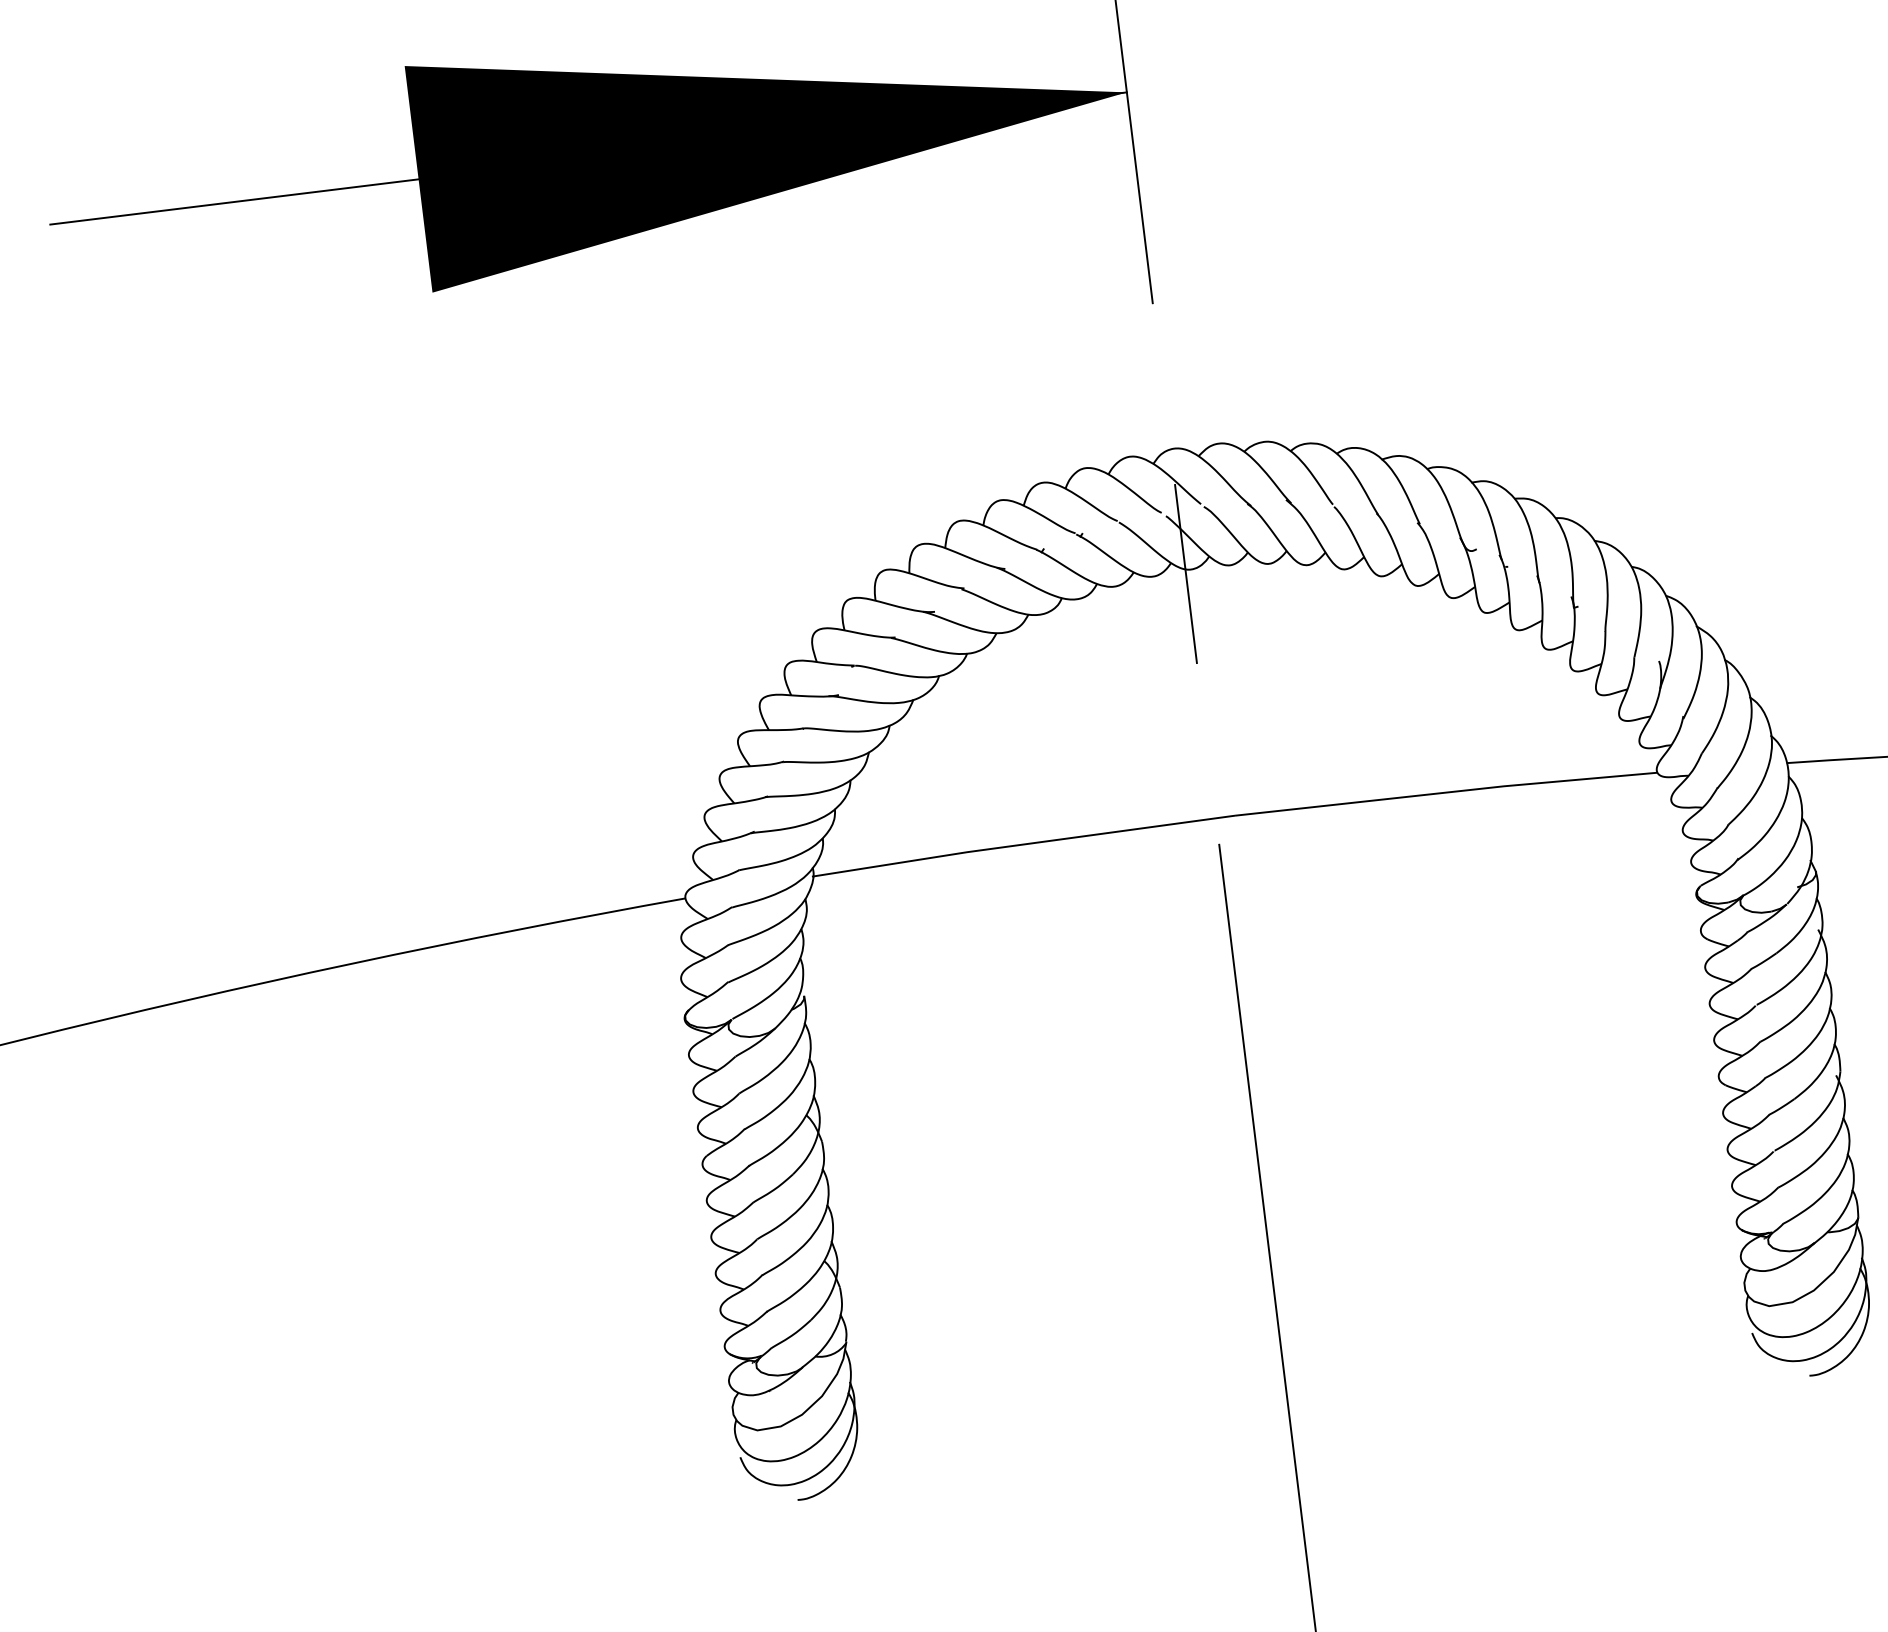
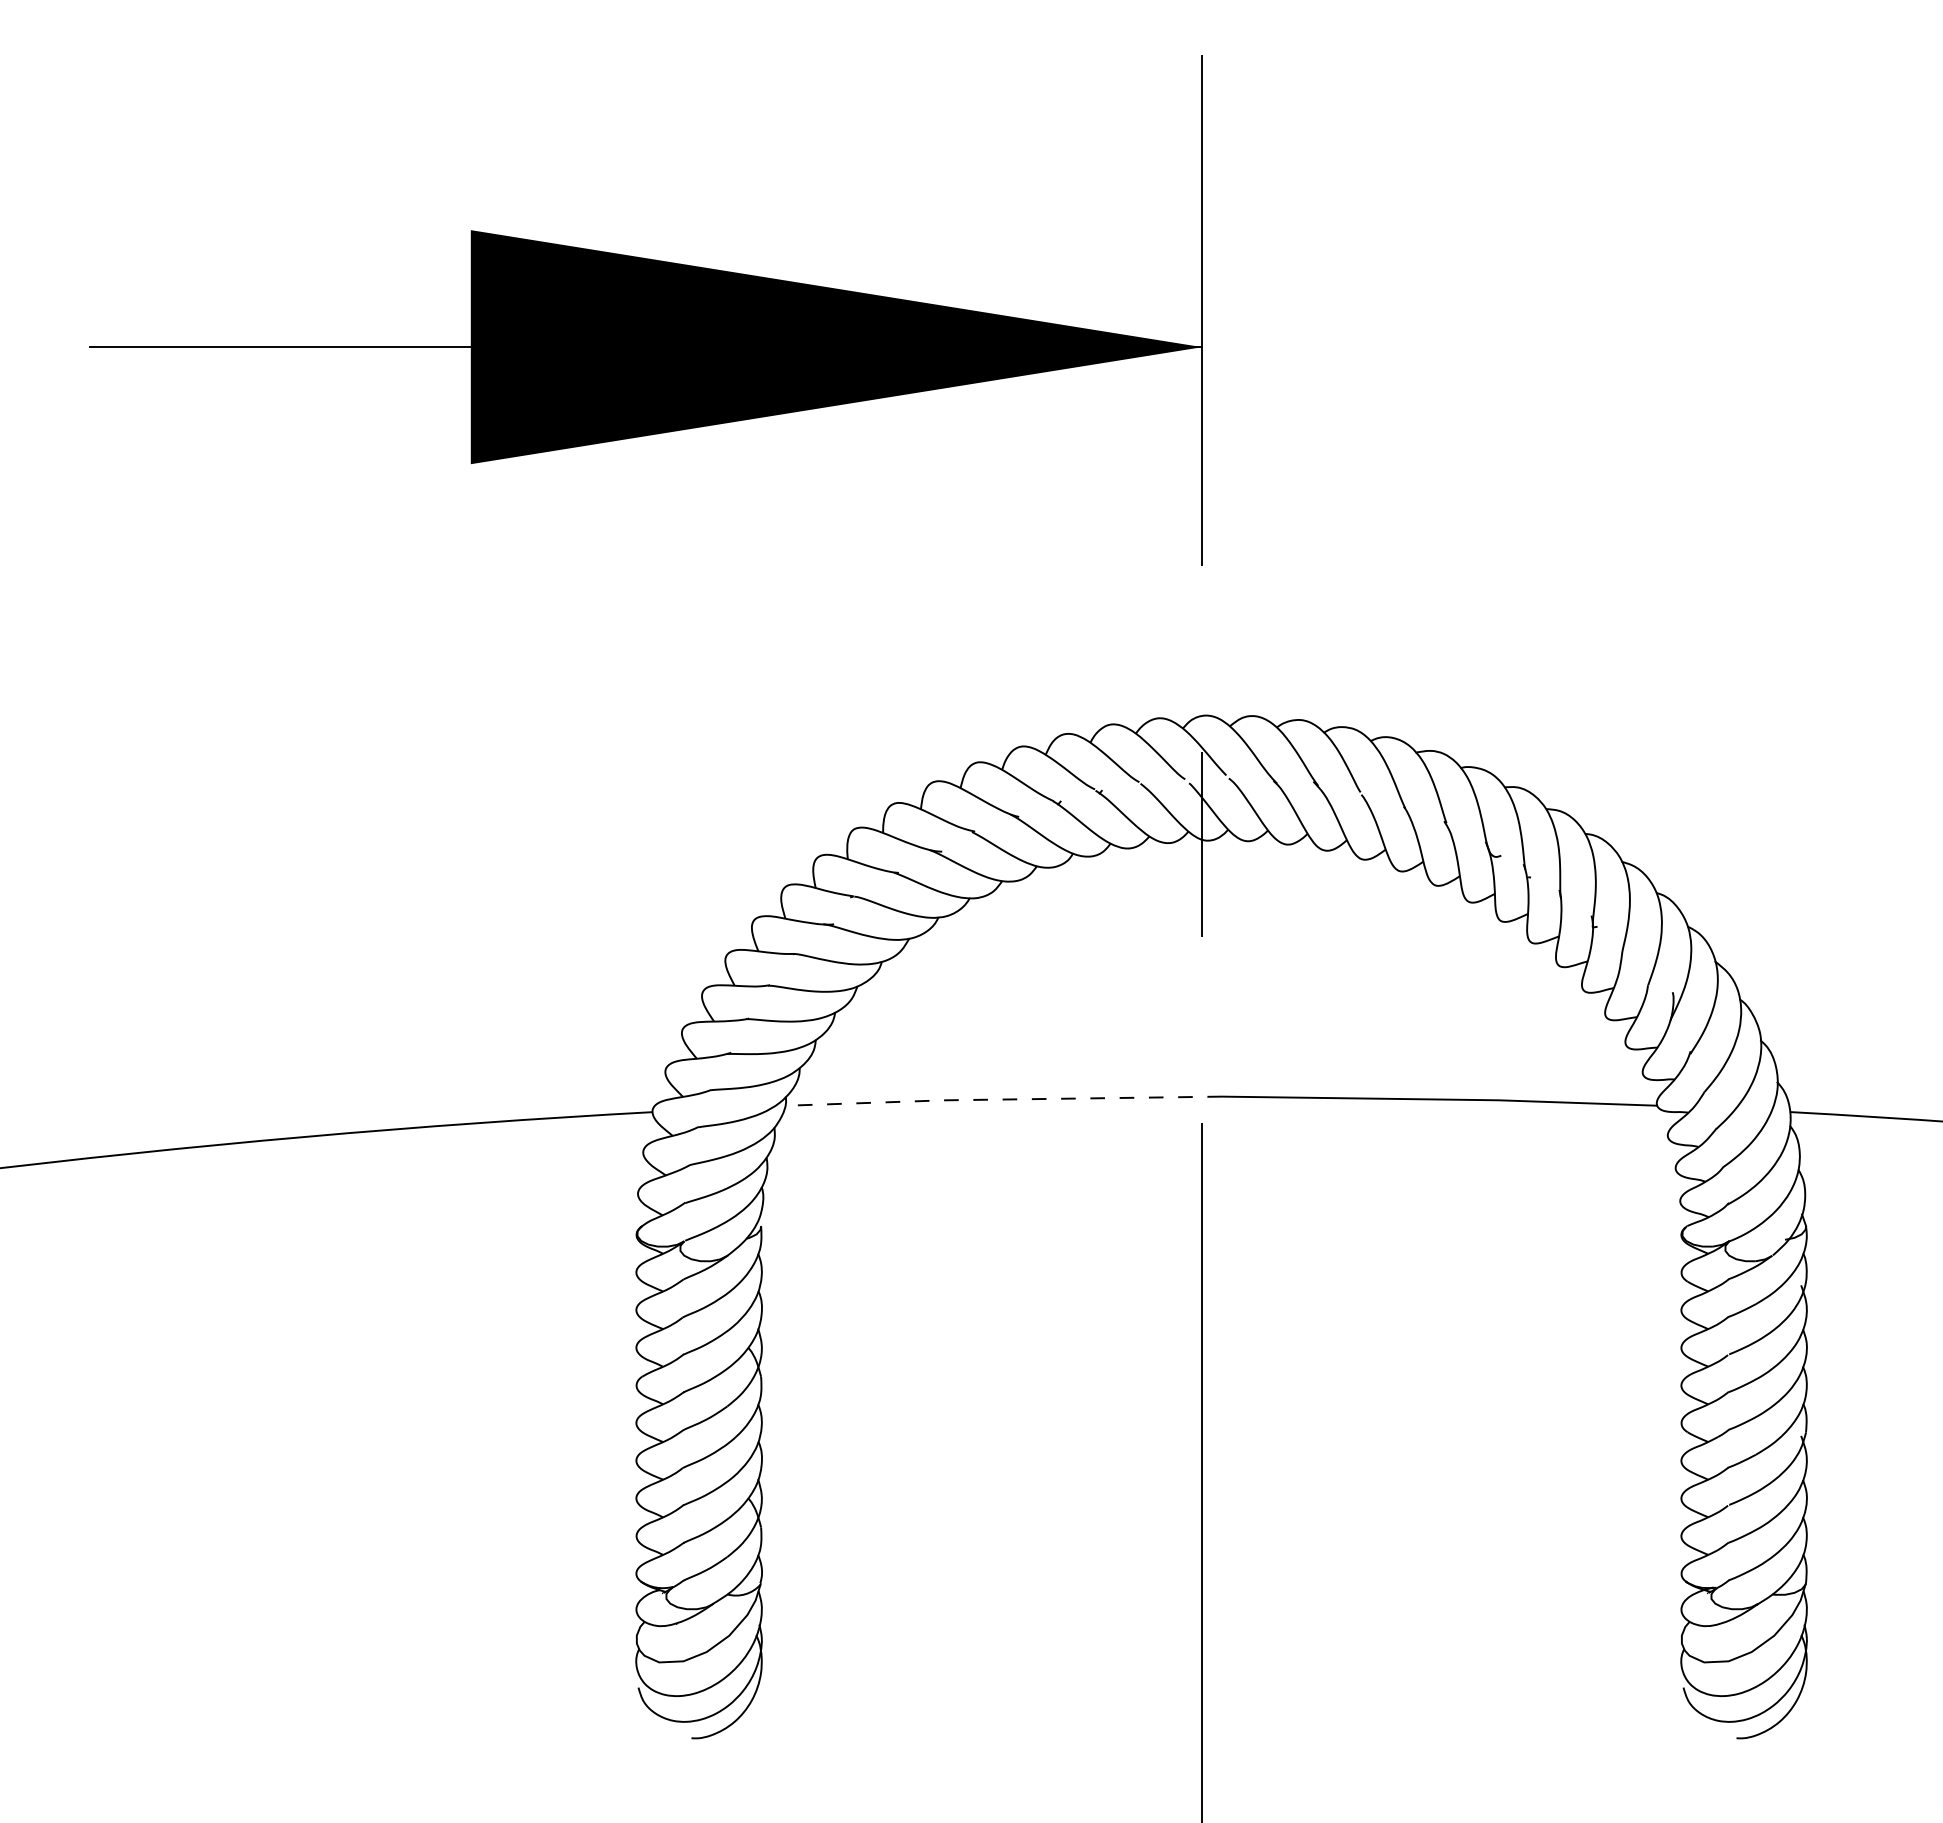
line: (1021, 844) -> (1001, 1099), solid -> dashed

